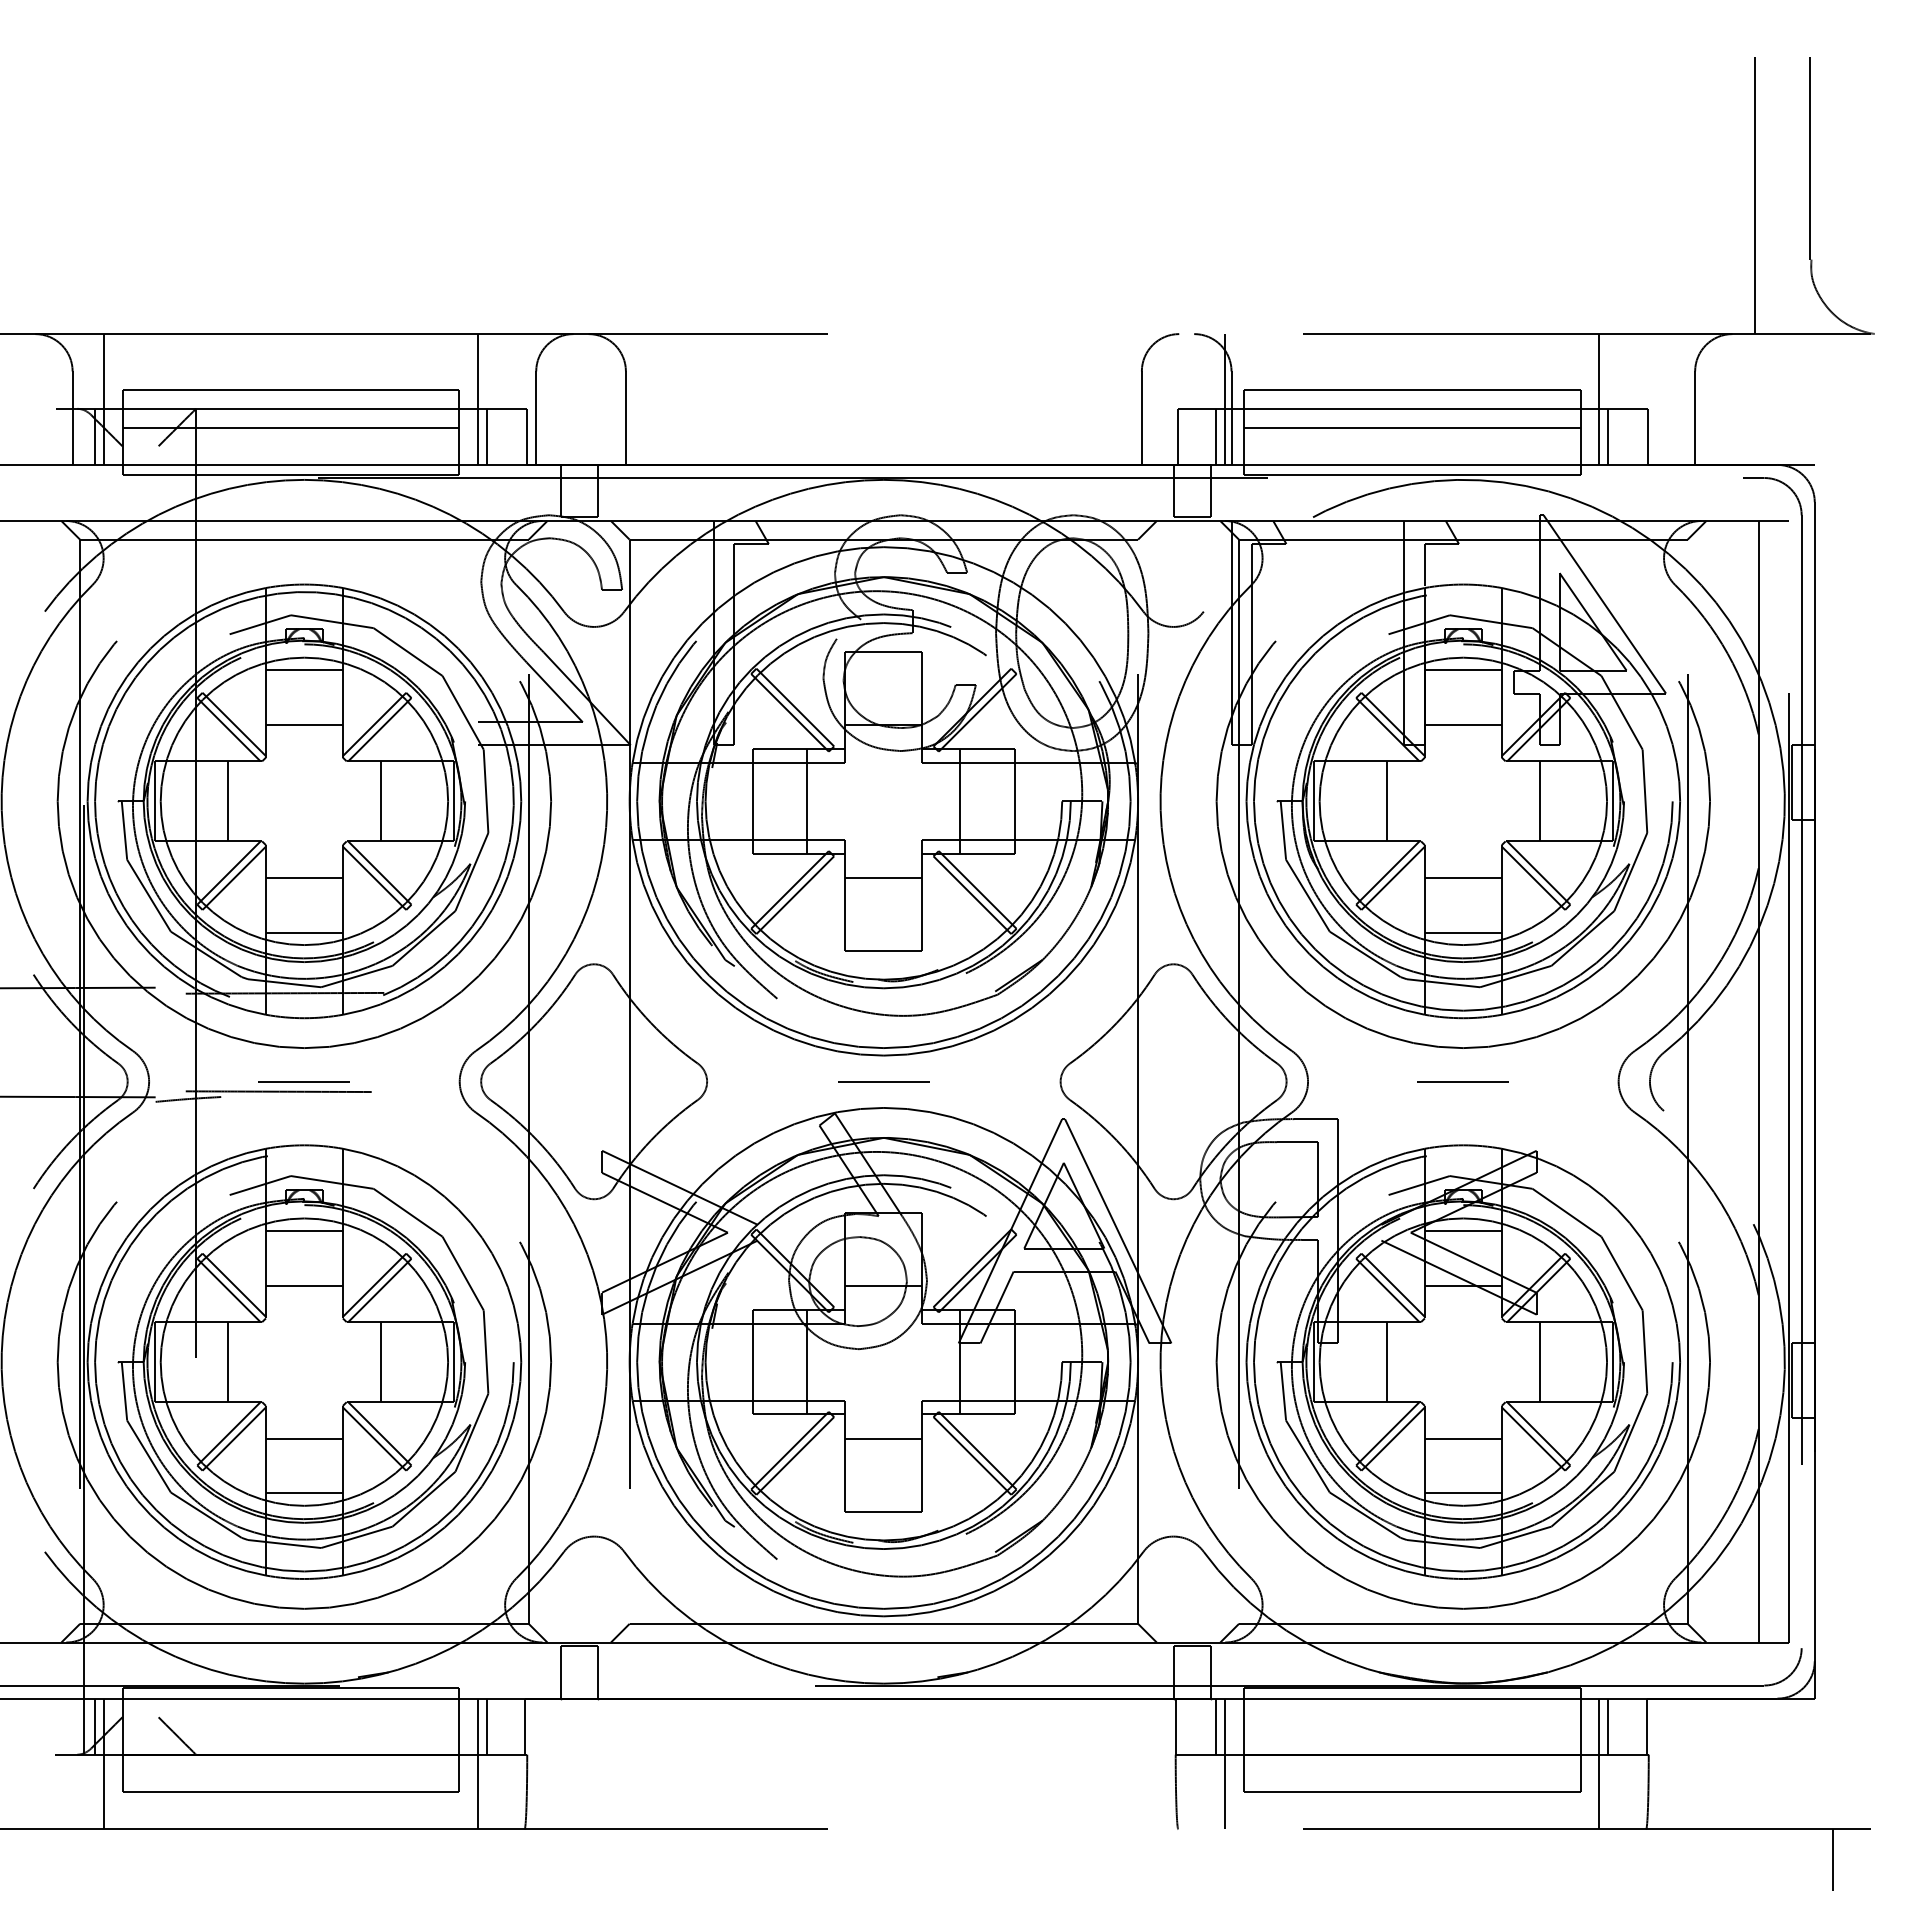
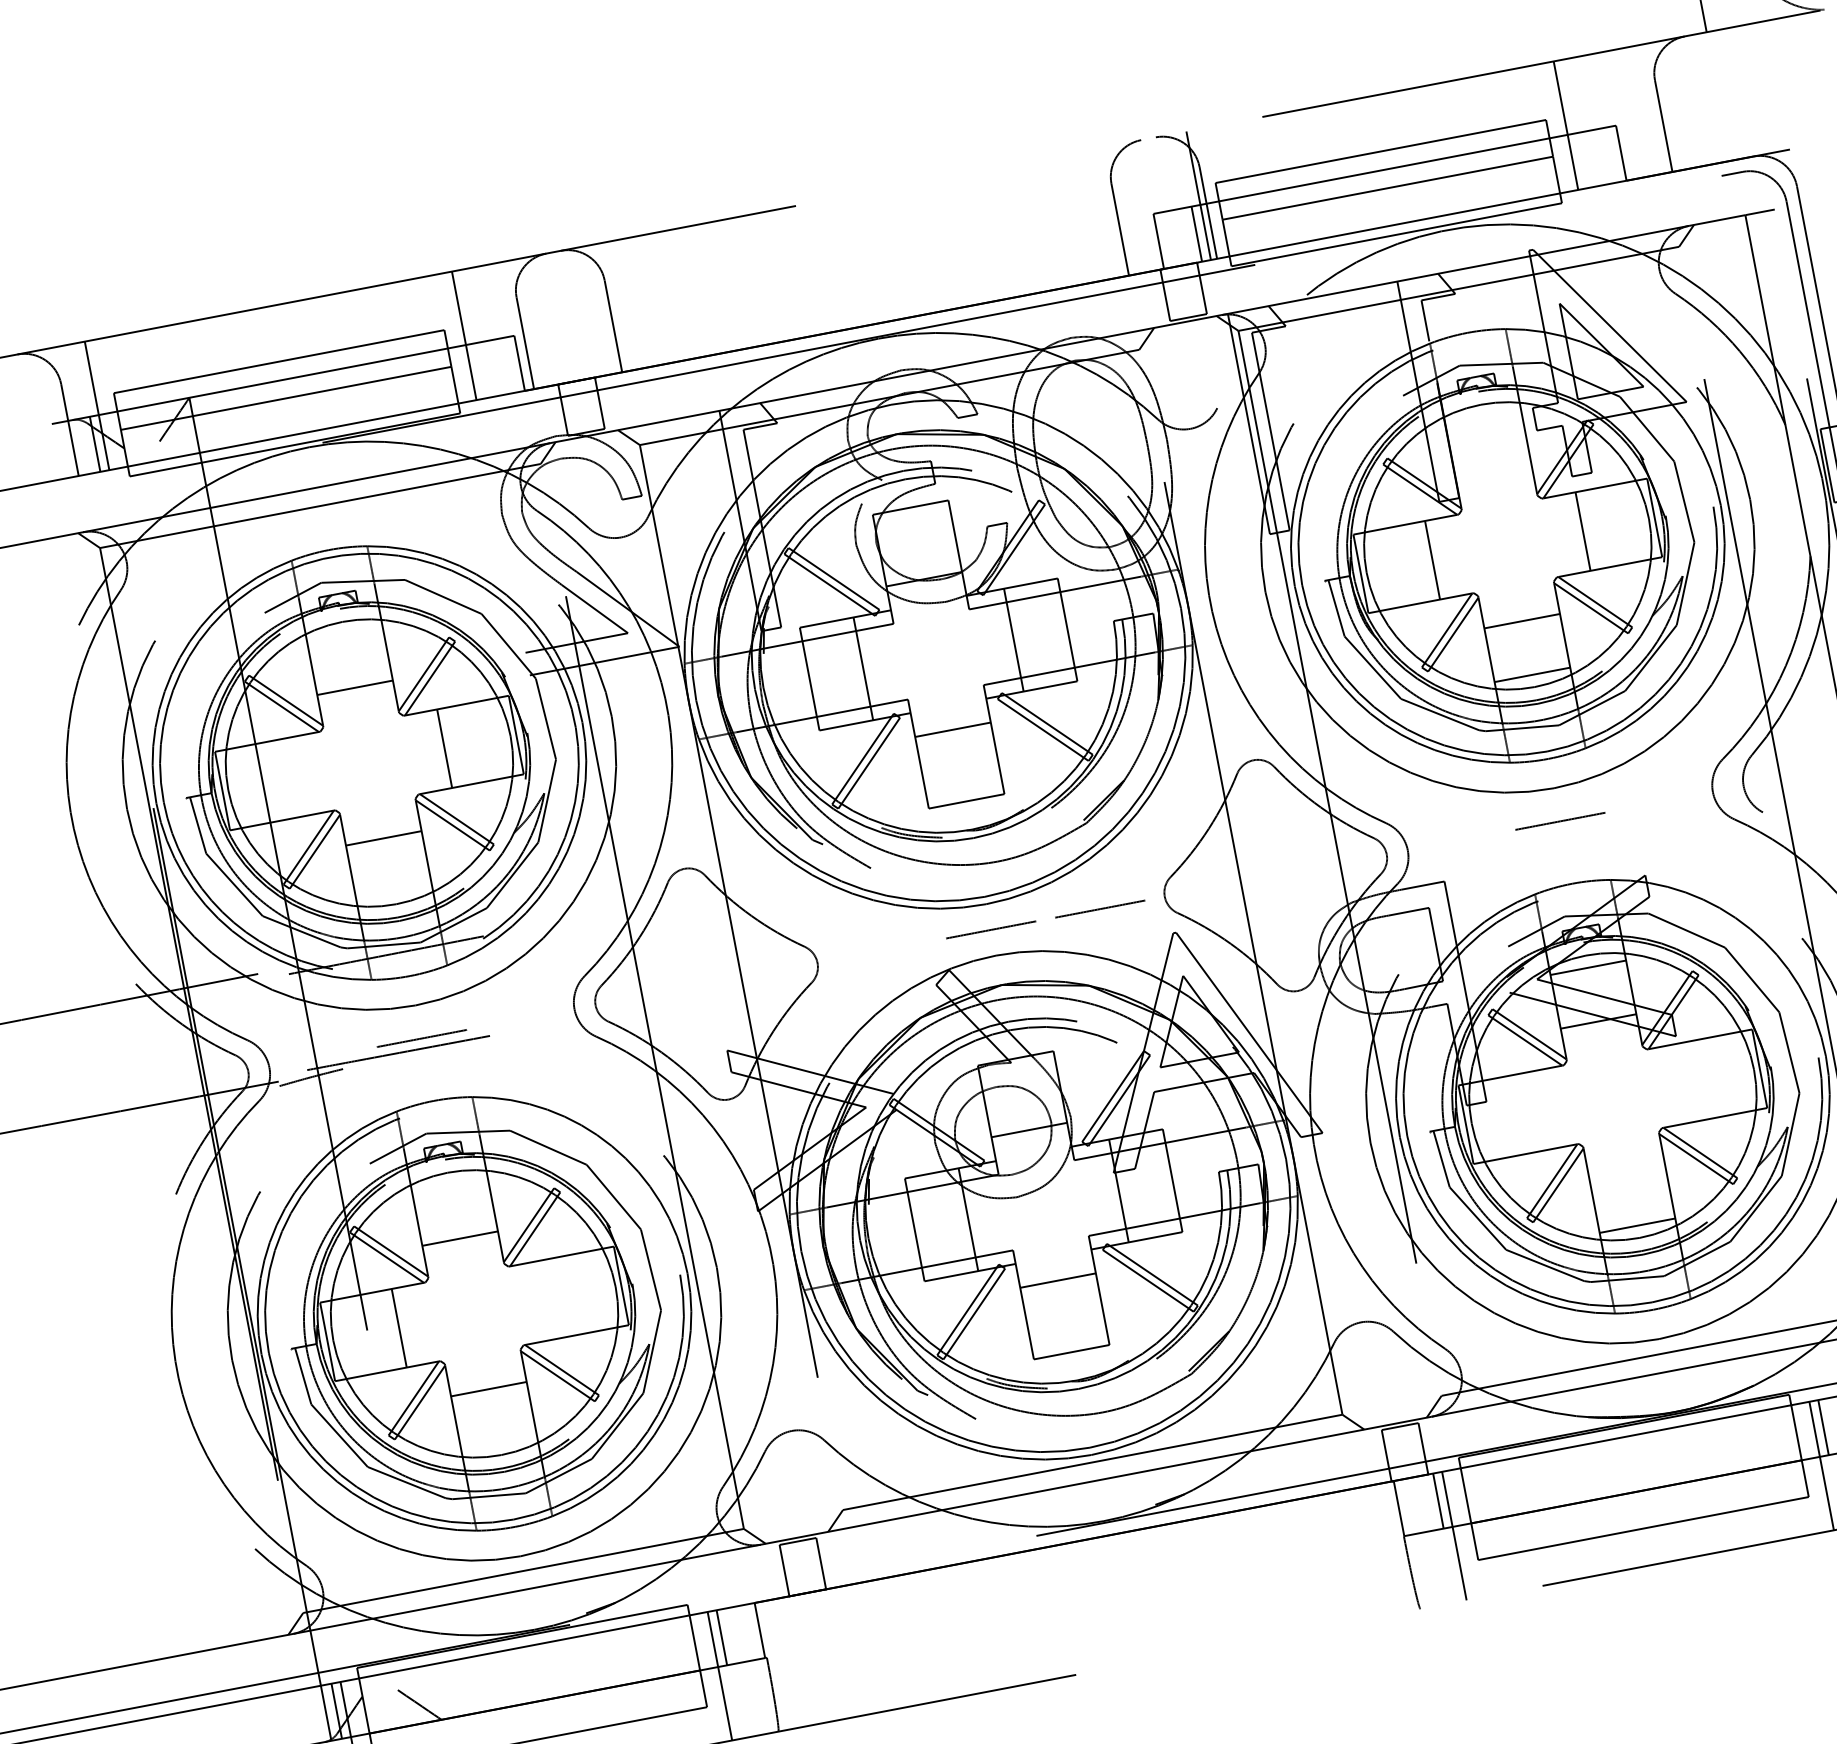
line: (486, 436) -> (479, 370), removed
line: (1608, 436) -> (1582, 160), removed
line: (303, 670) -> (344, 634), removed
line: (1462, 670) -> (1482, 417), removed
line: (1462, 724) -> (1492, 470), removed
line: (227, 801) -> (293, 777), removed
line: (303, 932) -> (393, 892), removed
line: (994, 1081) -> (1099, 908), added
line: (303, 1230) -> (448, 1184), removed
line: (381, 1362) -> (550, 1299), removed
line: (1386, 1362) -> (1537, 1111), removed
line: (1539, 1362) -> (1687, 1082), removed
line: (1462, 1438) -> (1626, 1171), removed
line: (303, 1493) -> (498, 1443), removed

